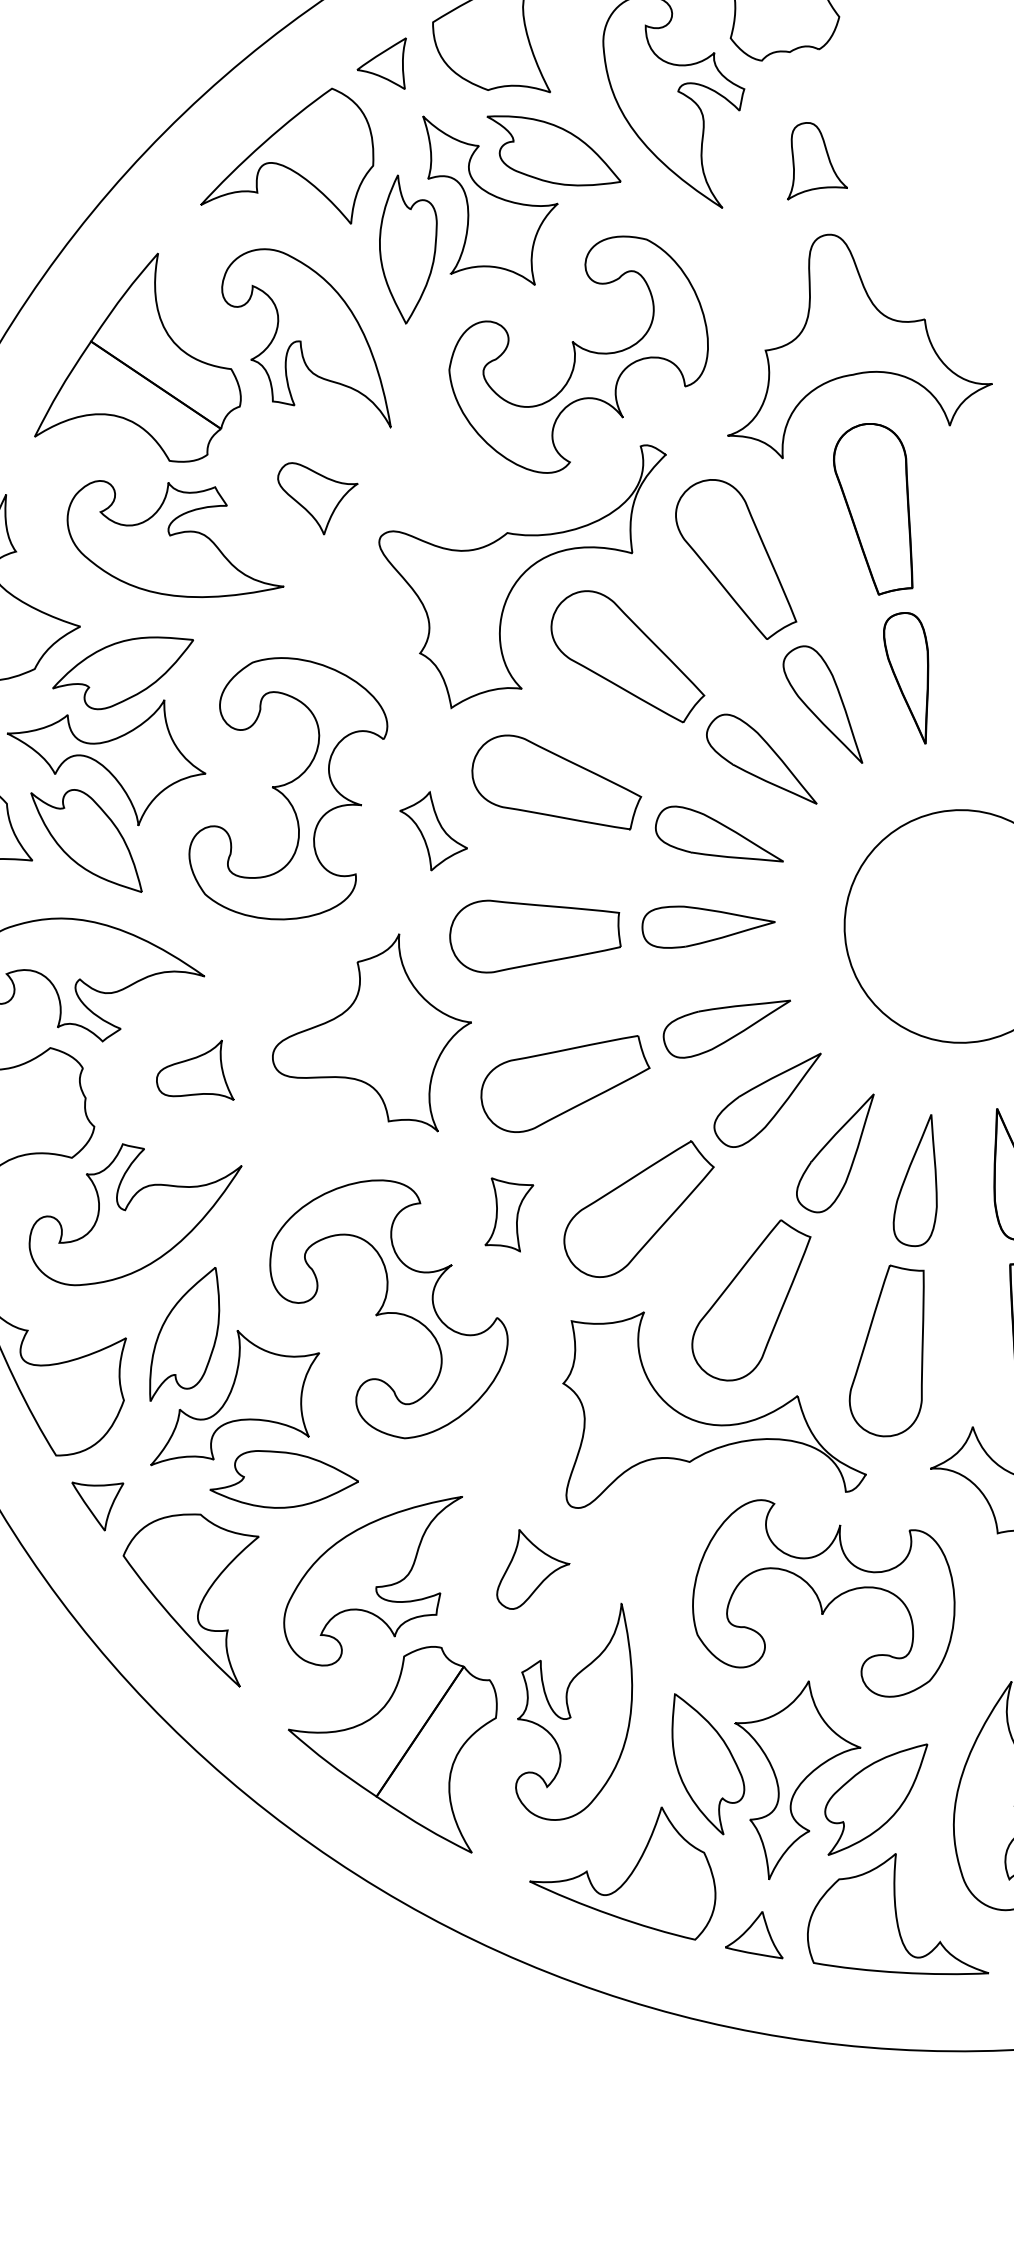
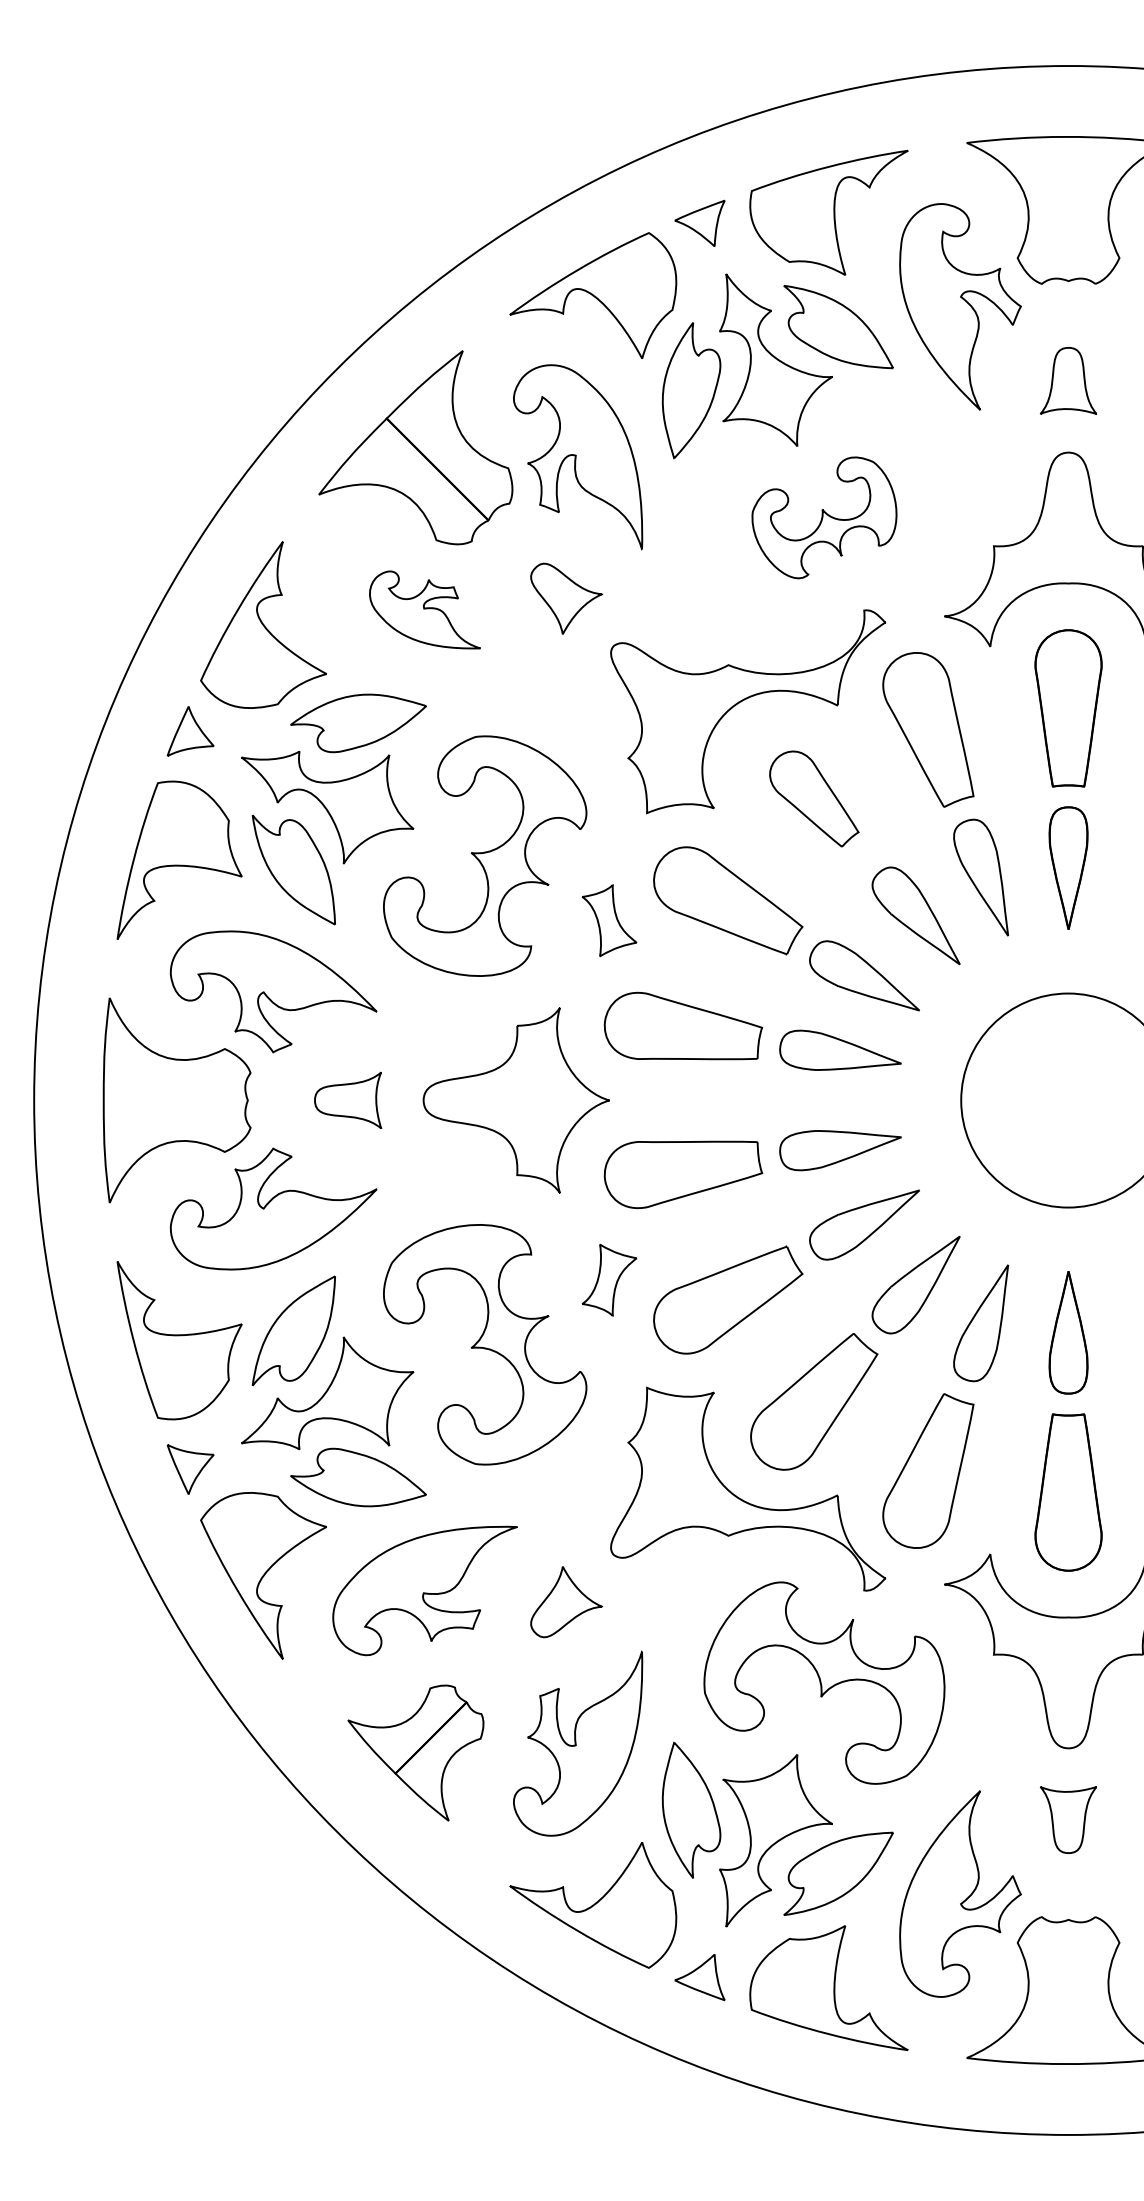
part: (578, 355) -> (824, 517), size x0.6
part: (171, 537) -> (424, 609), size x0.6
part: (627, 657) -> (814, 798), size x0.7
part: (401, 1758) -> (415, 1752), size x0.7

